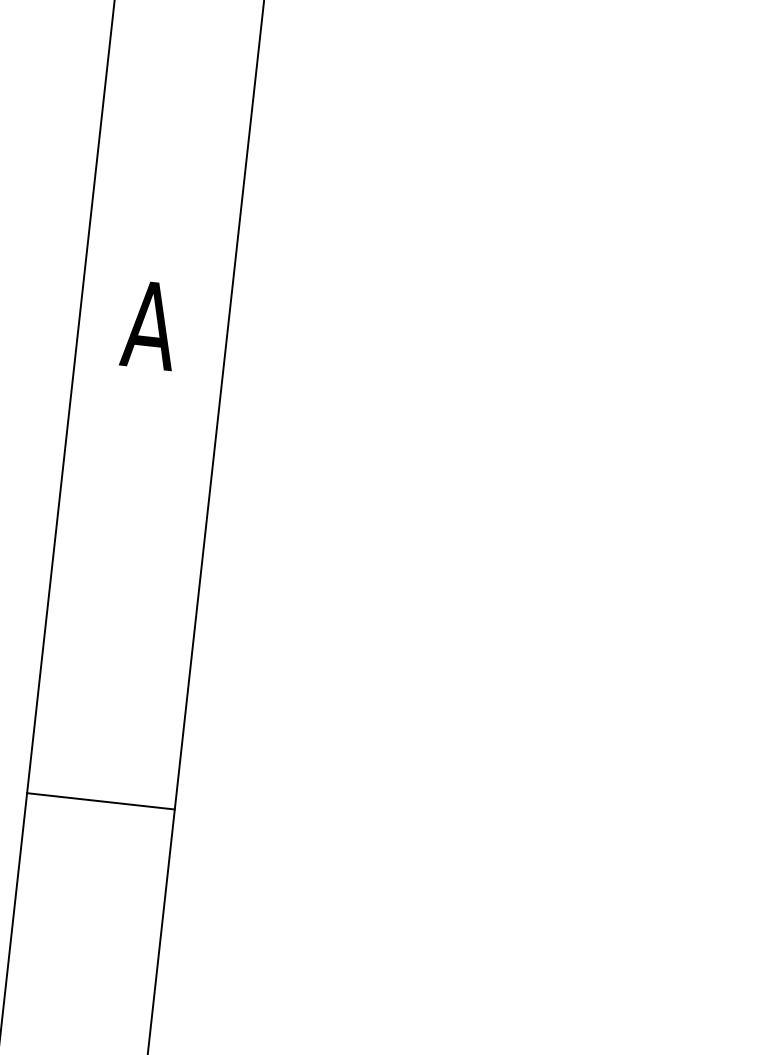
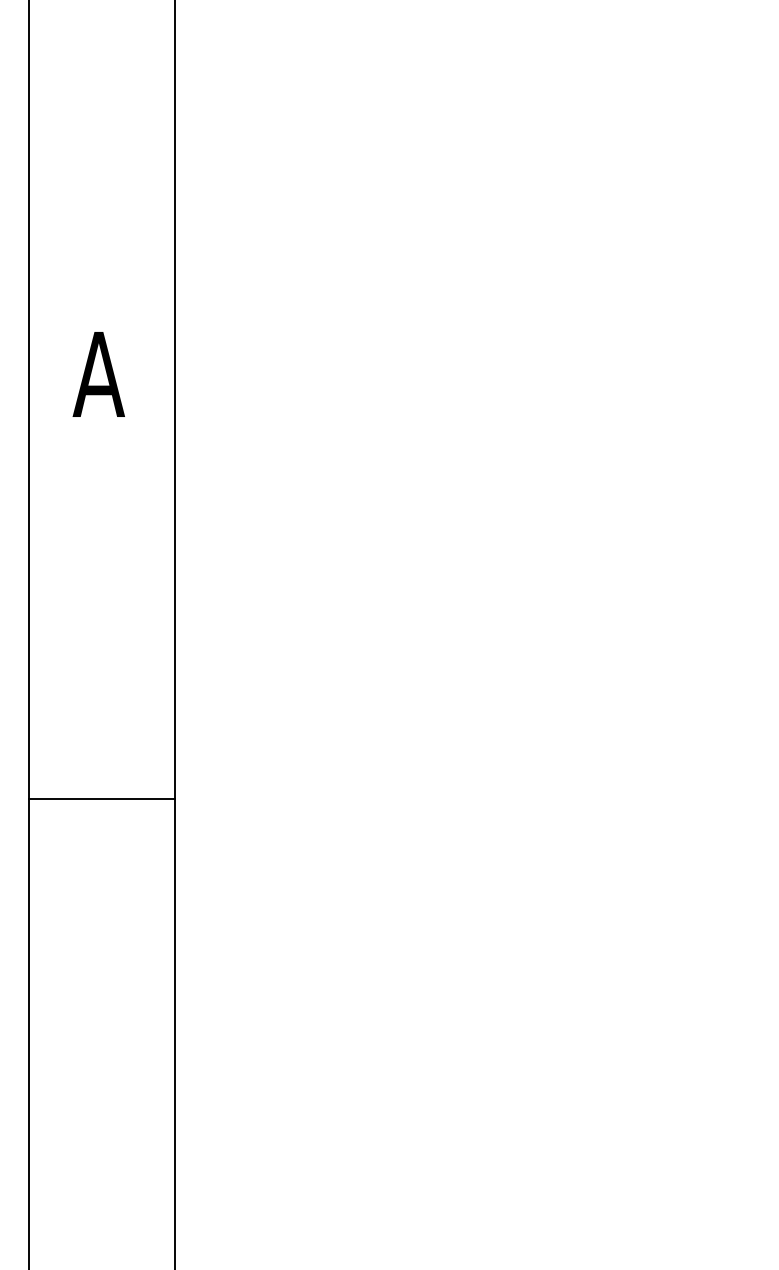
line: (101, 801) -> (102, 798), moved

